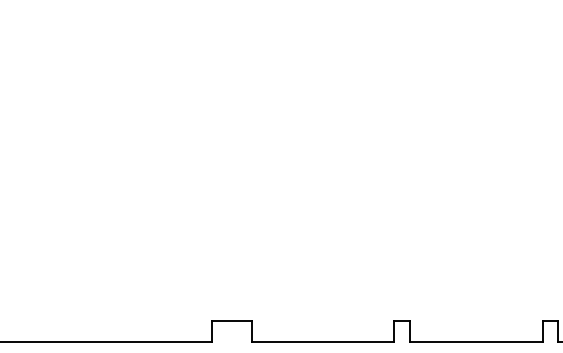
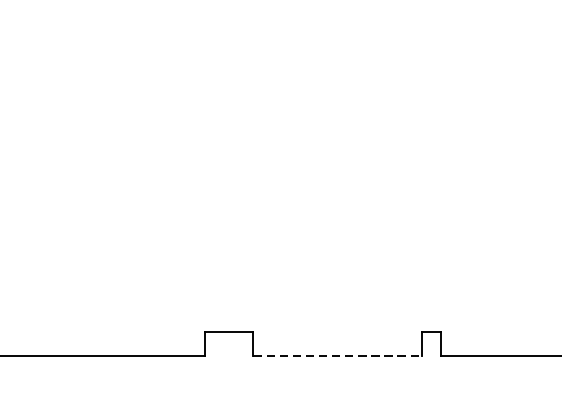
line: (323, 341) -> (338, 355), solid -> dashed

